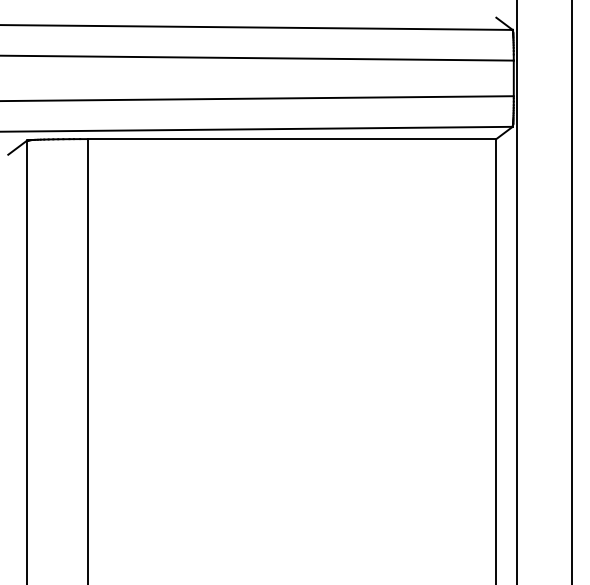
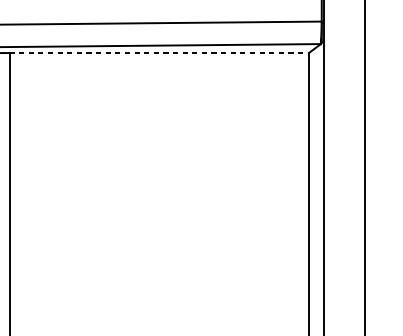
line: (292, 139) -> (159, 53), solid -> dashed

